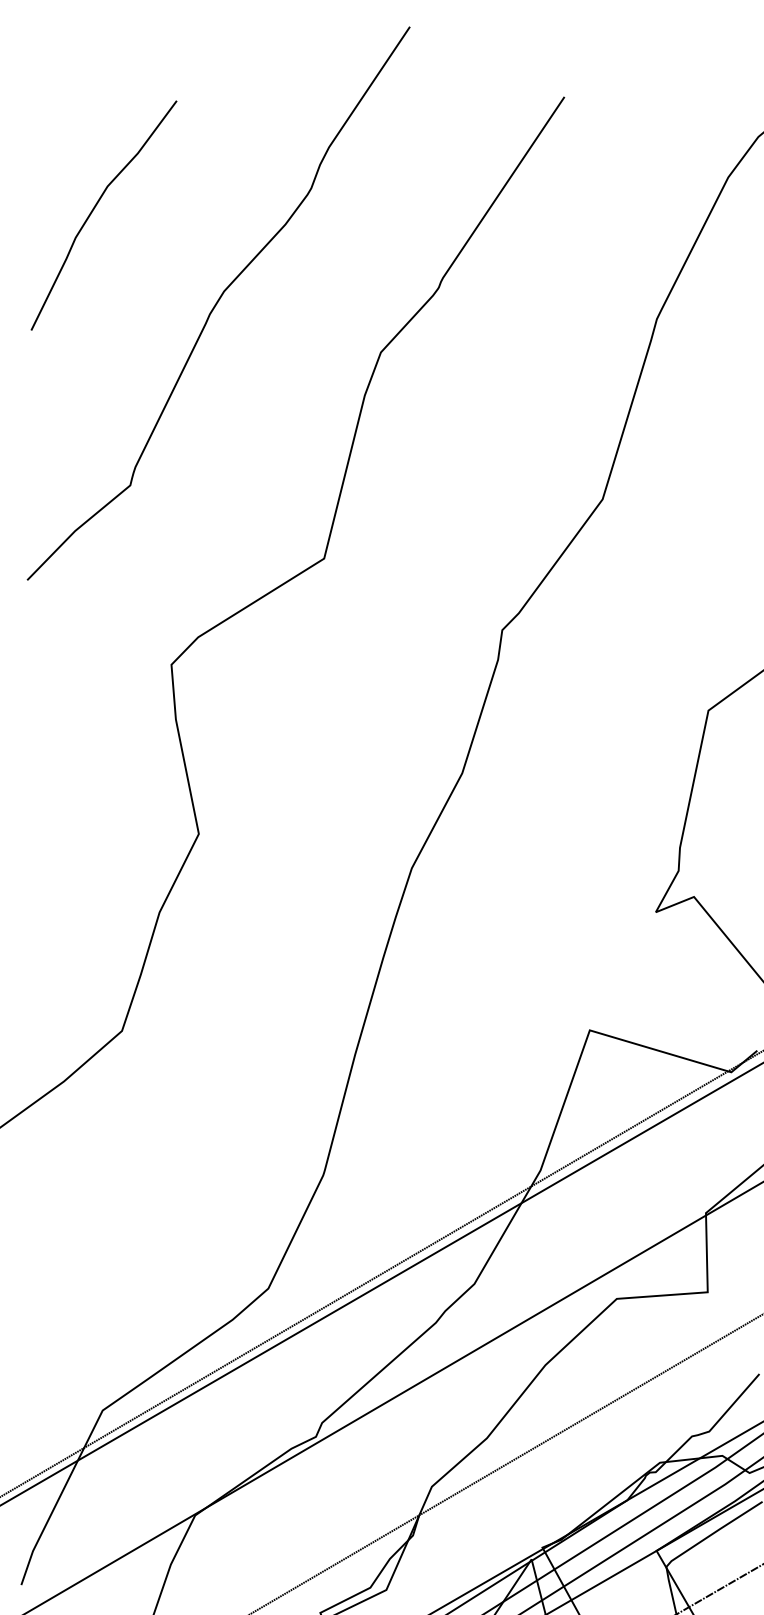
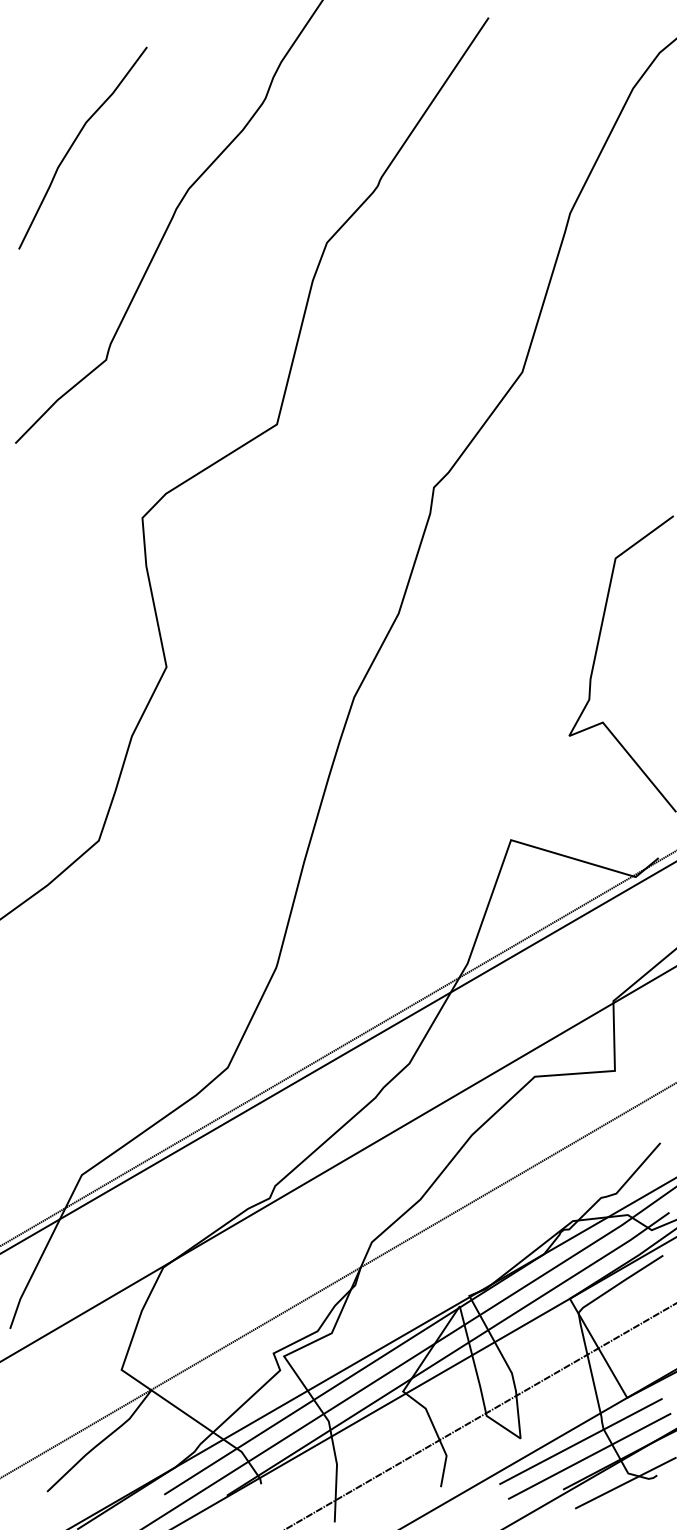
curve: (94, 210) -> (74, 143), moved

